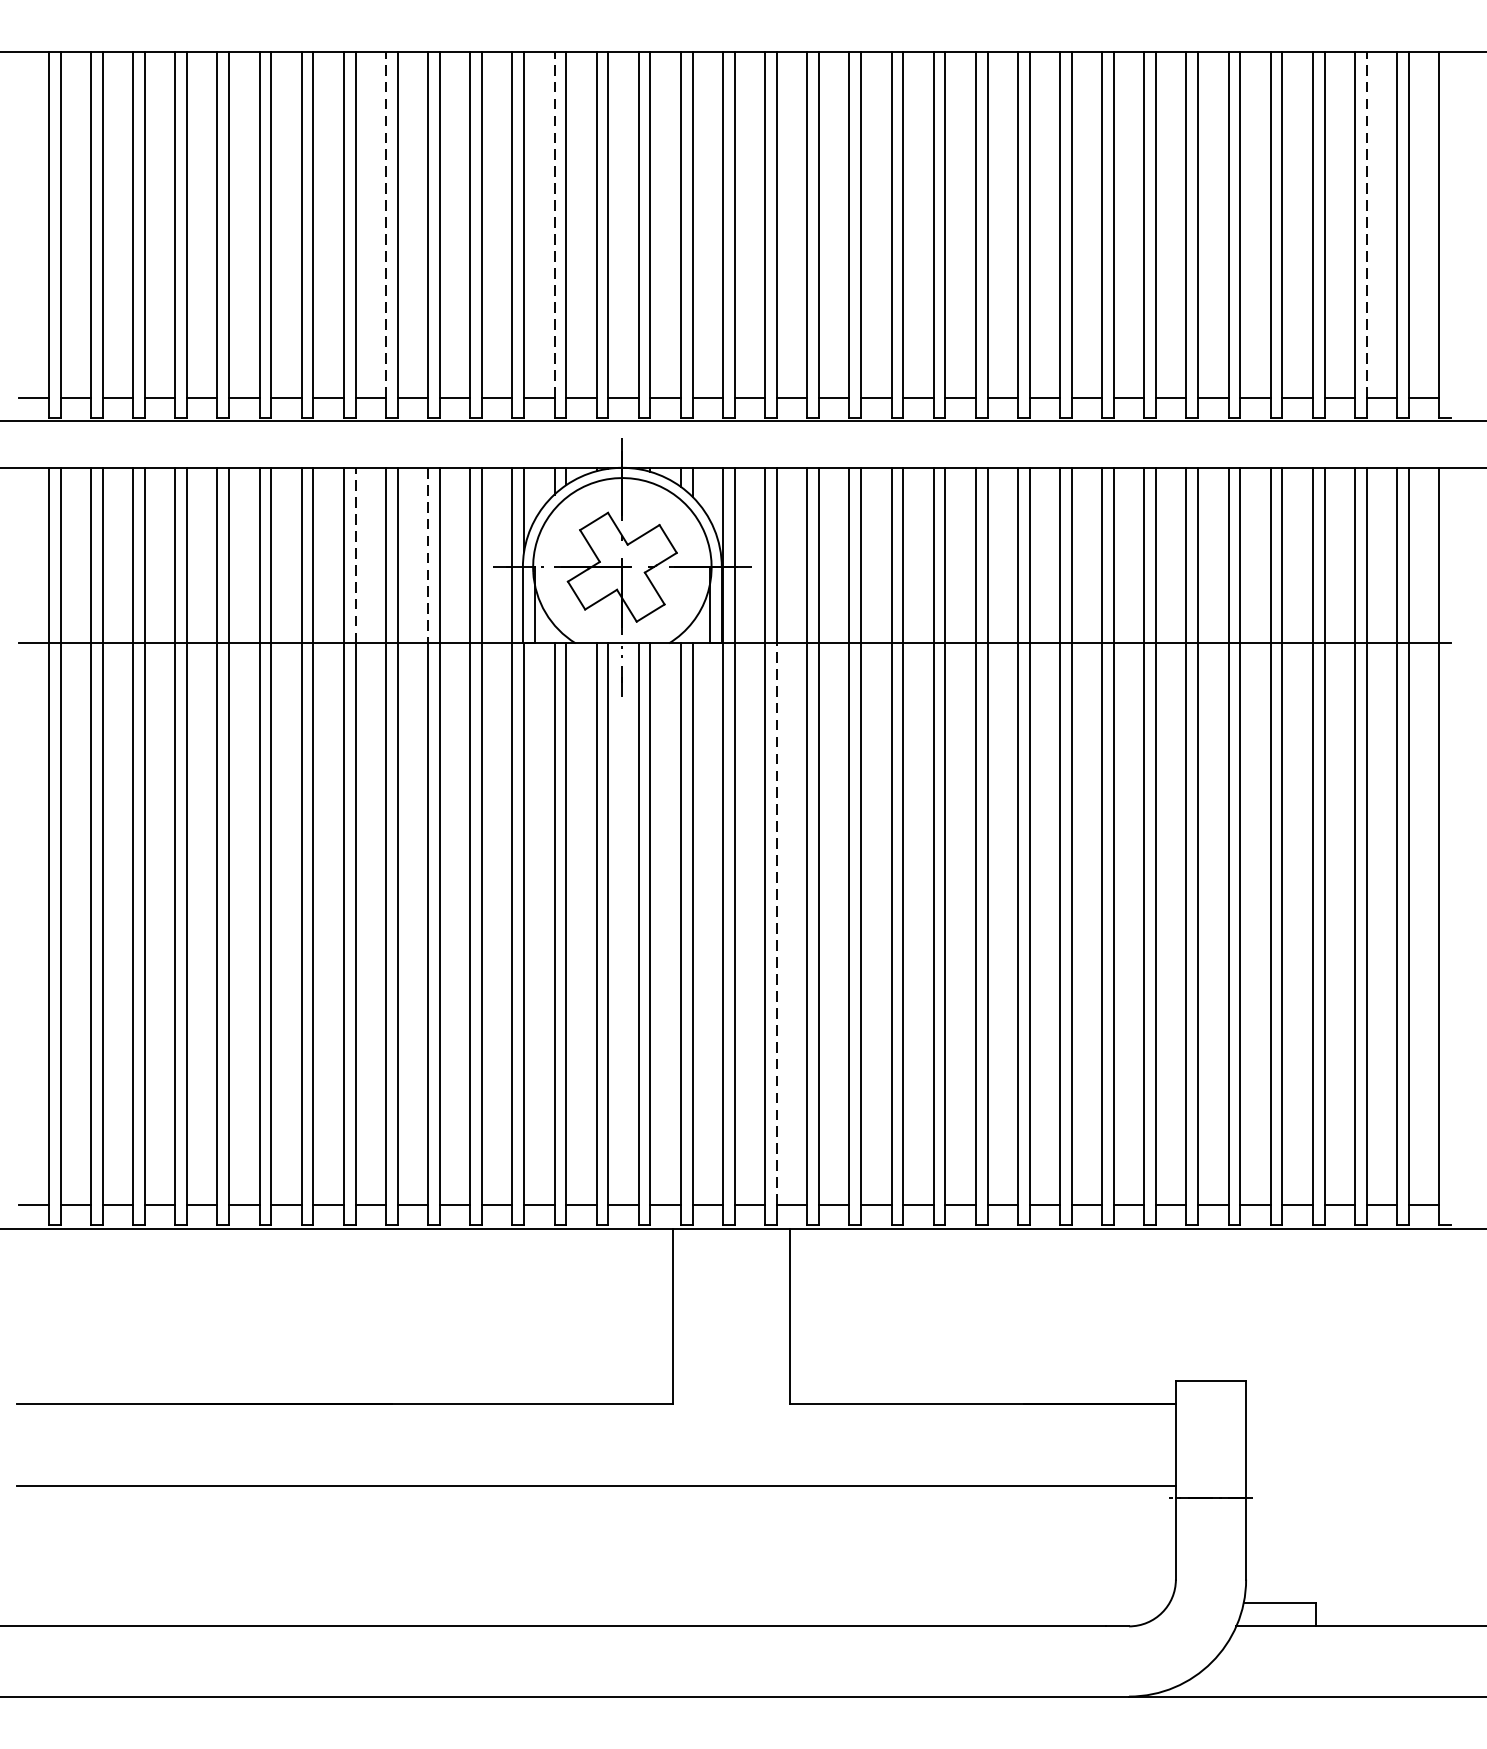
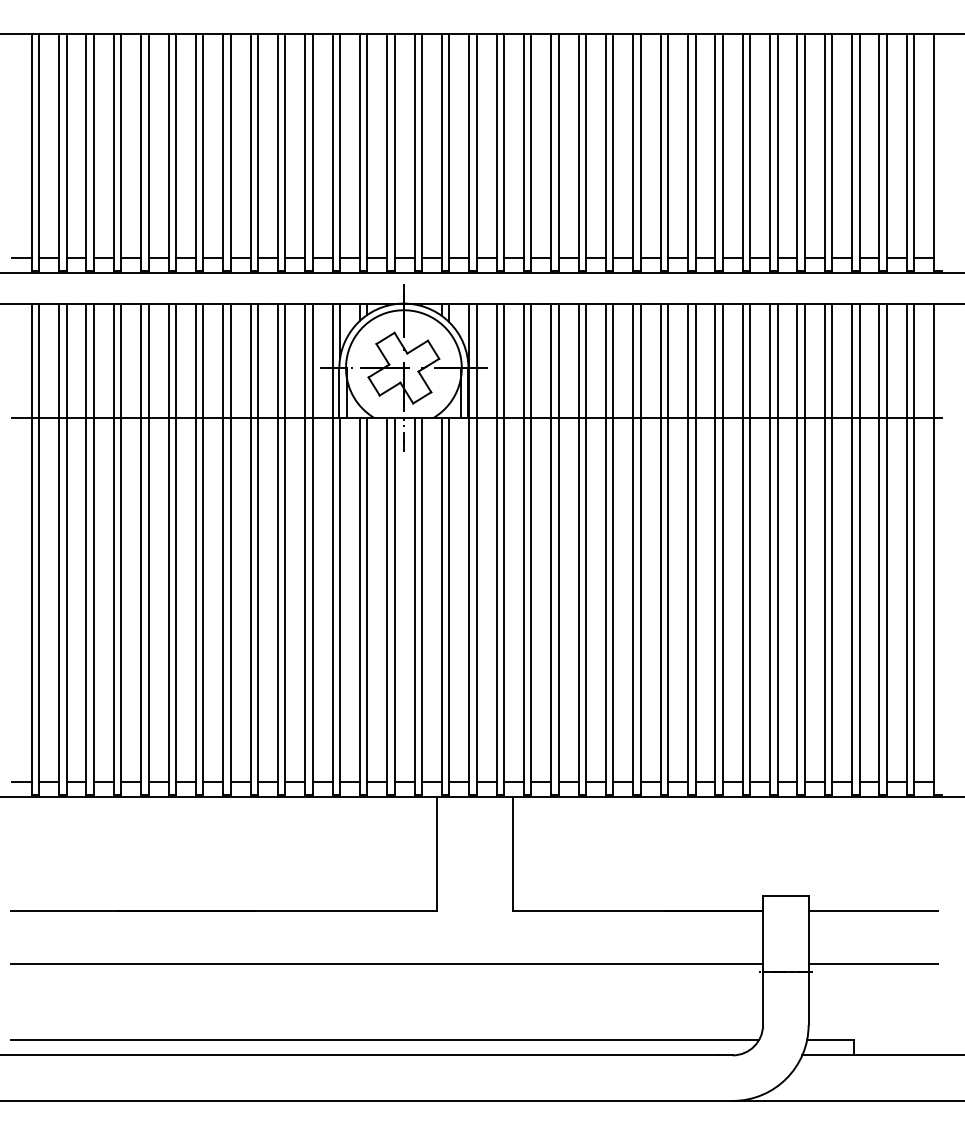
line: (385, 224) -> (250, 145), dashed -> solid
line: (553, 224) -> (359, 145), dashed -> solid
line: (1366, 224) -> (886, 145), dashed -> solid
line: (355, 555) -> (230, 360), dashed -> solid
line: (427, 555) -> (277, 360), dashed -> solid
line: (777, 923) -> (504, 599), dashed -> solid
line: (1344, 1404) -> (872, 911), added
line: (1344, 1486) -> (872, 964), added
line: (594, 1603) -> (385, 1040), added

